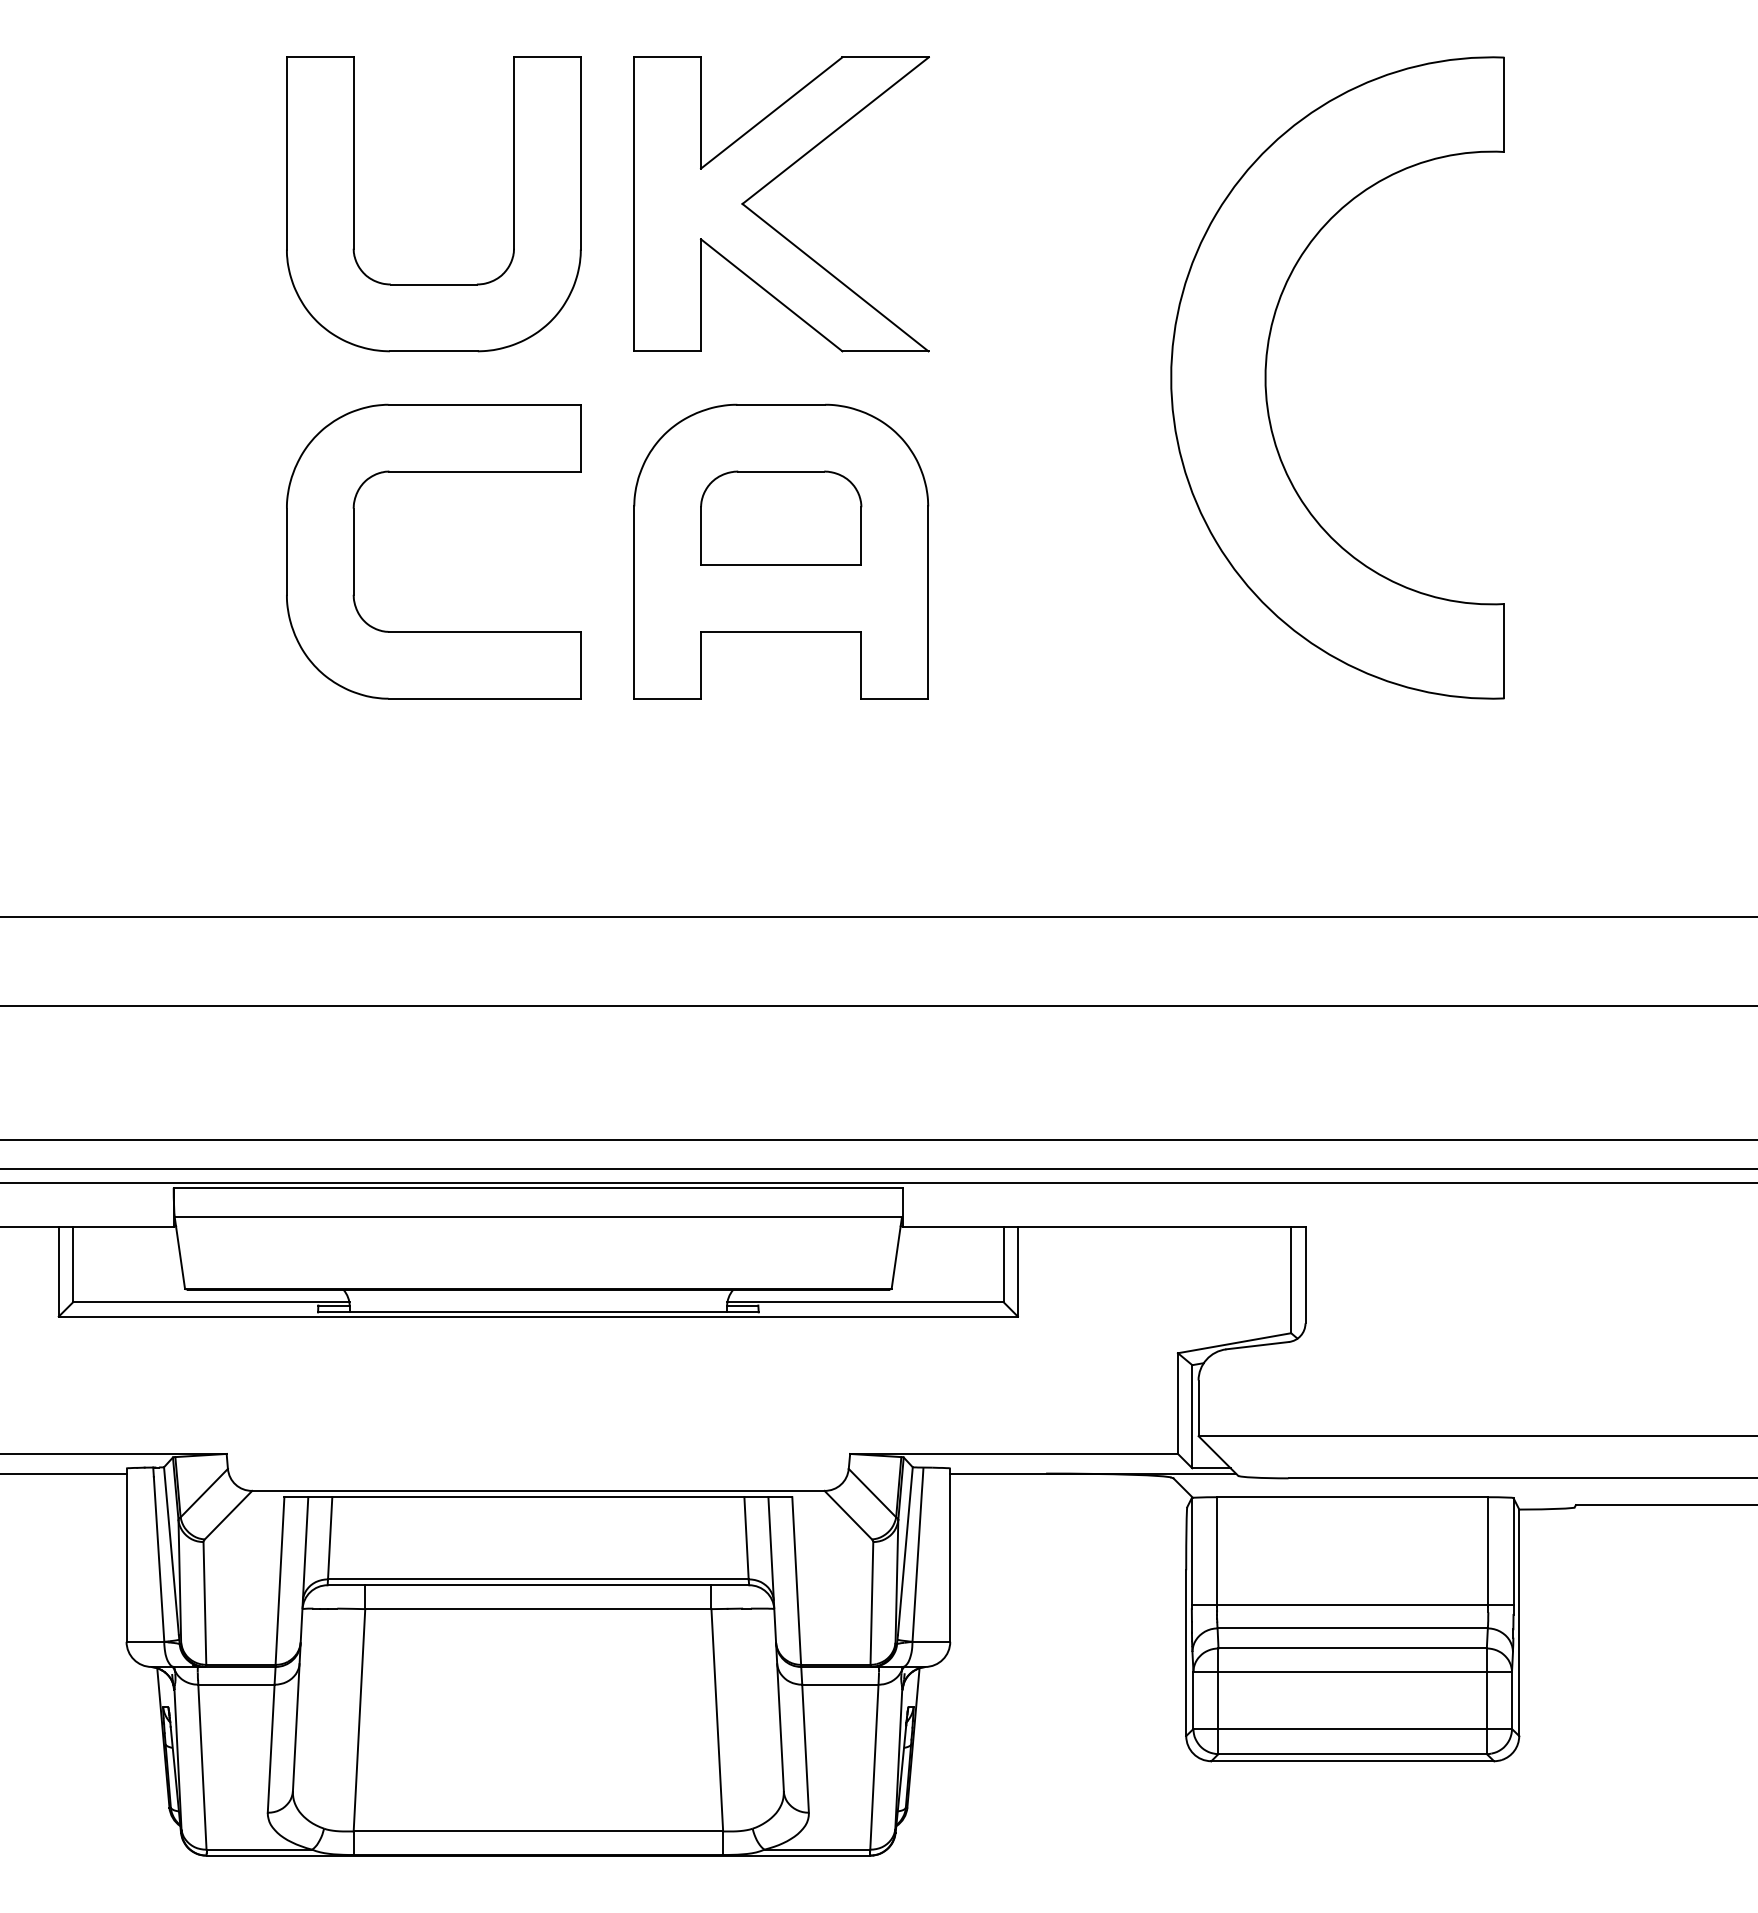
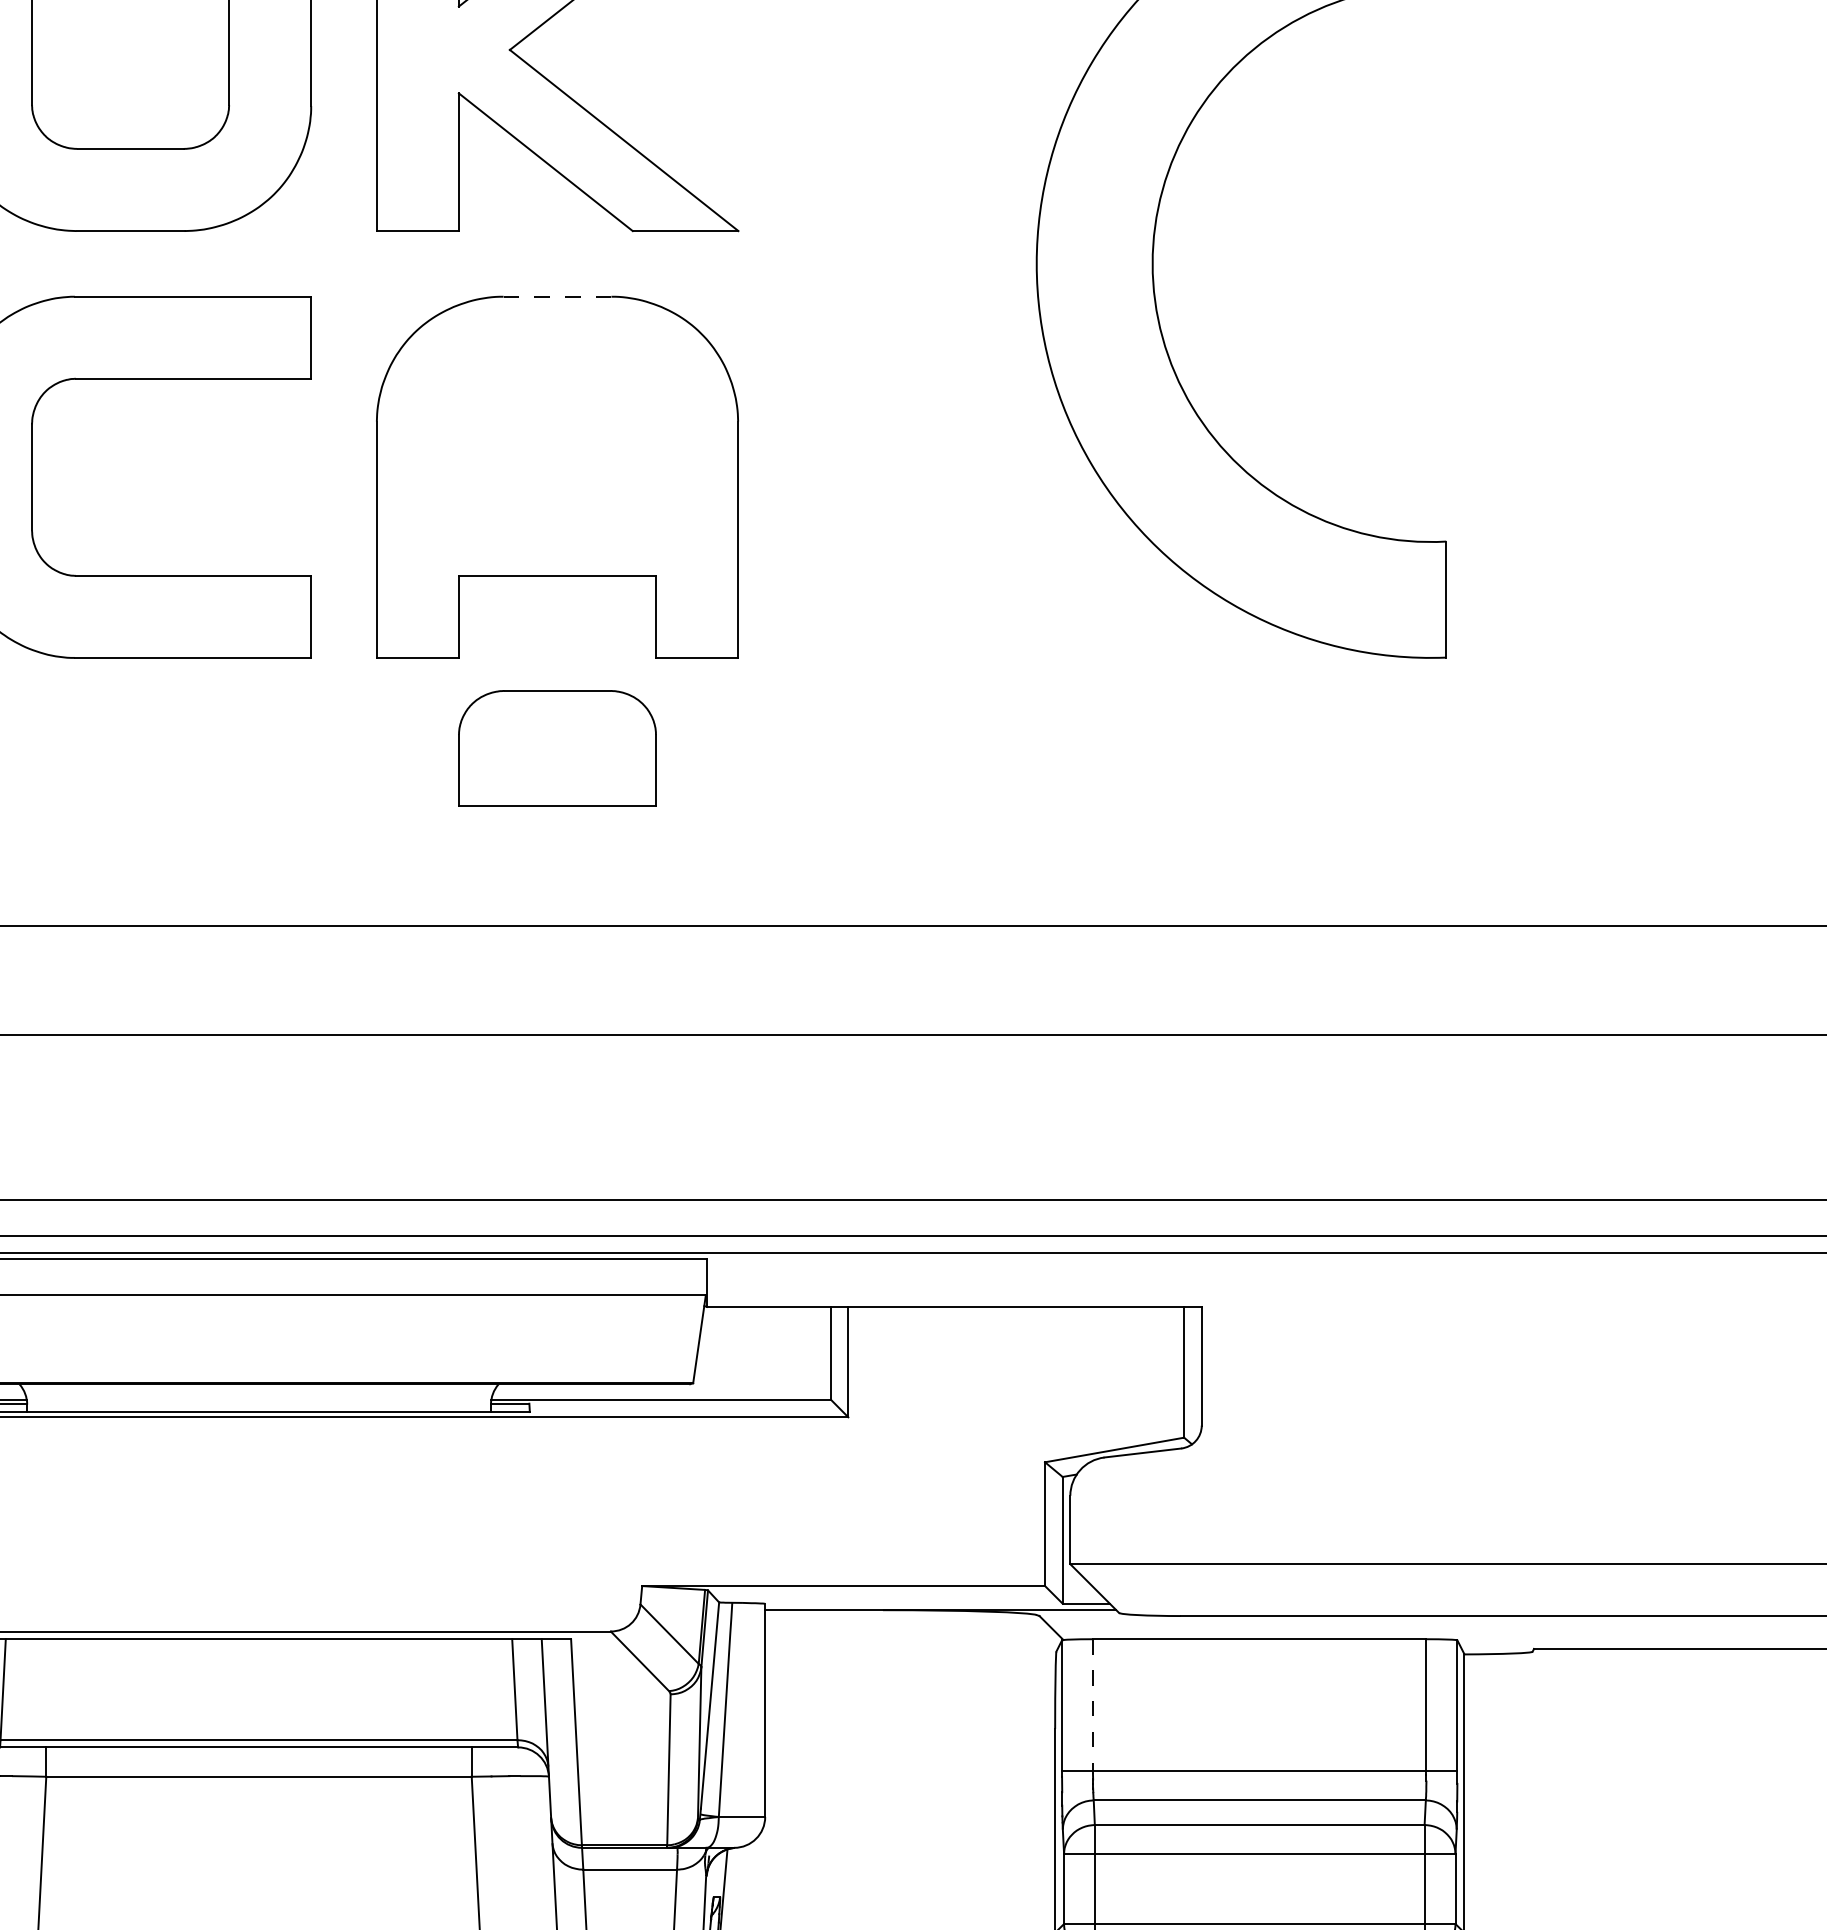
line: (781, 404) -> (557, 296), solid -> dashed
part: (781, 517) -> (557, 747), moved
line: (1216, 1552) -> (1092, 1707), solid -> dashed

